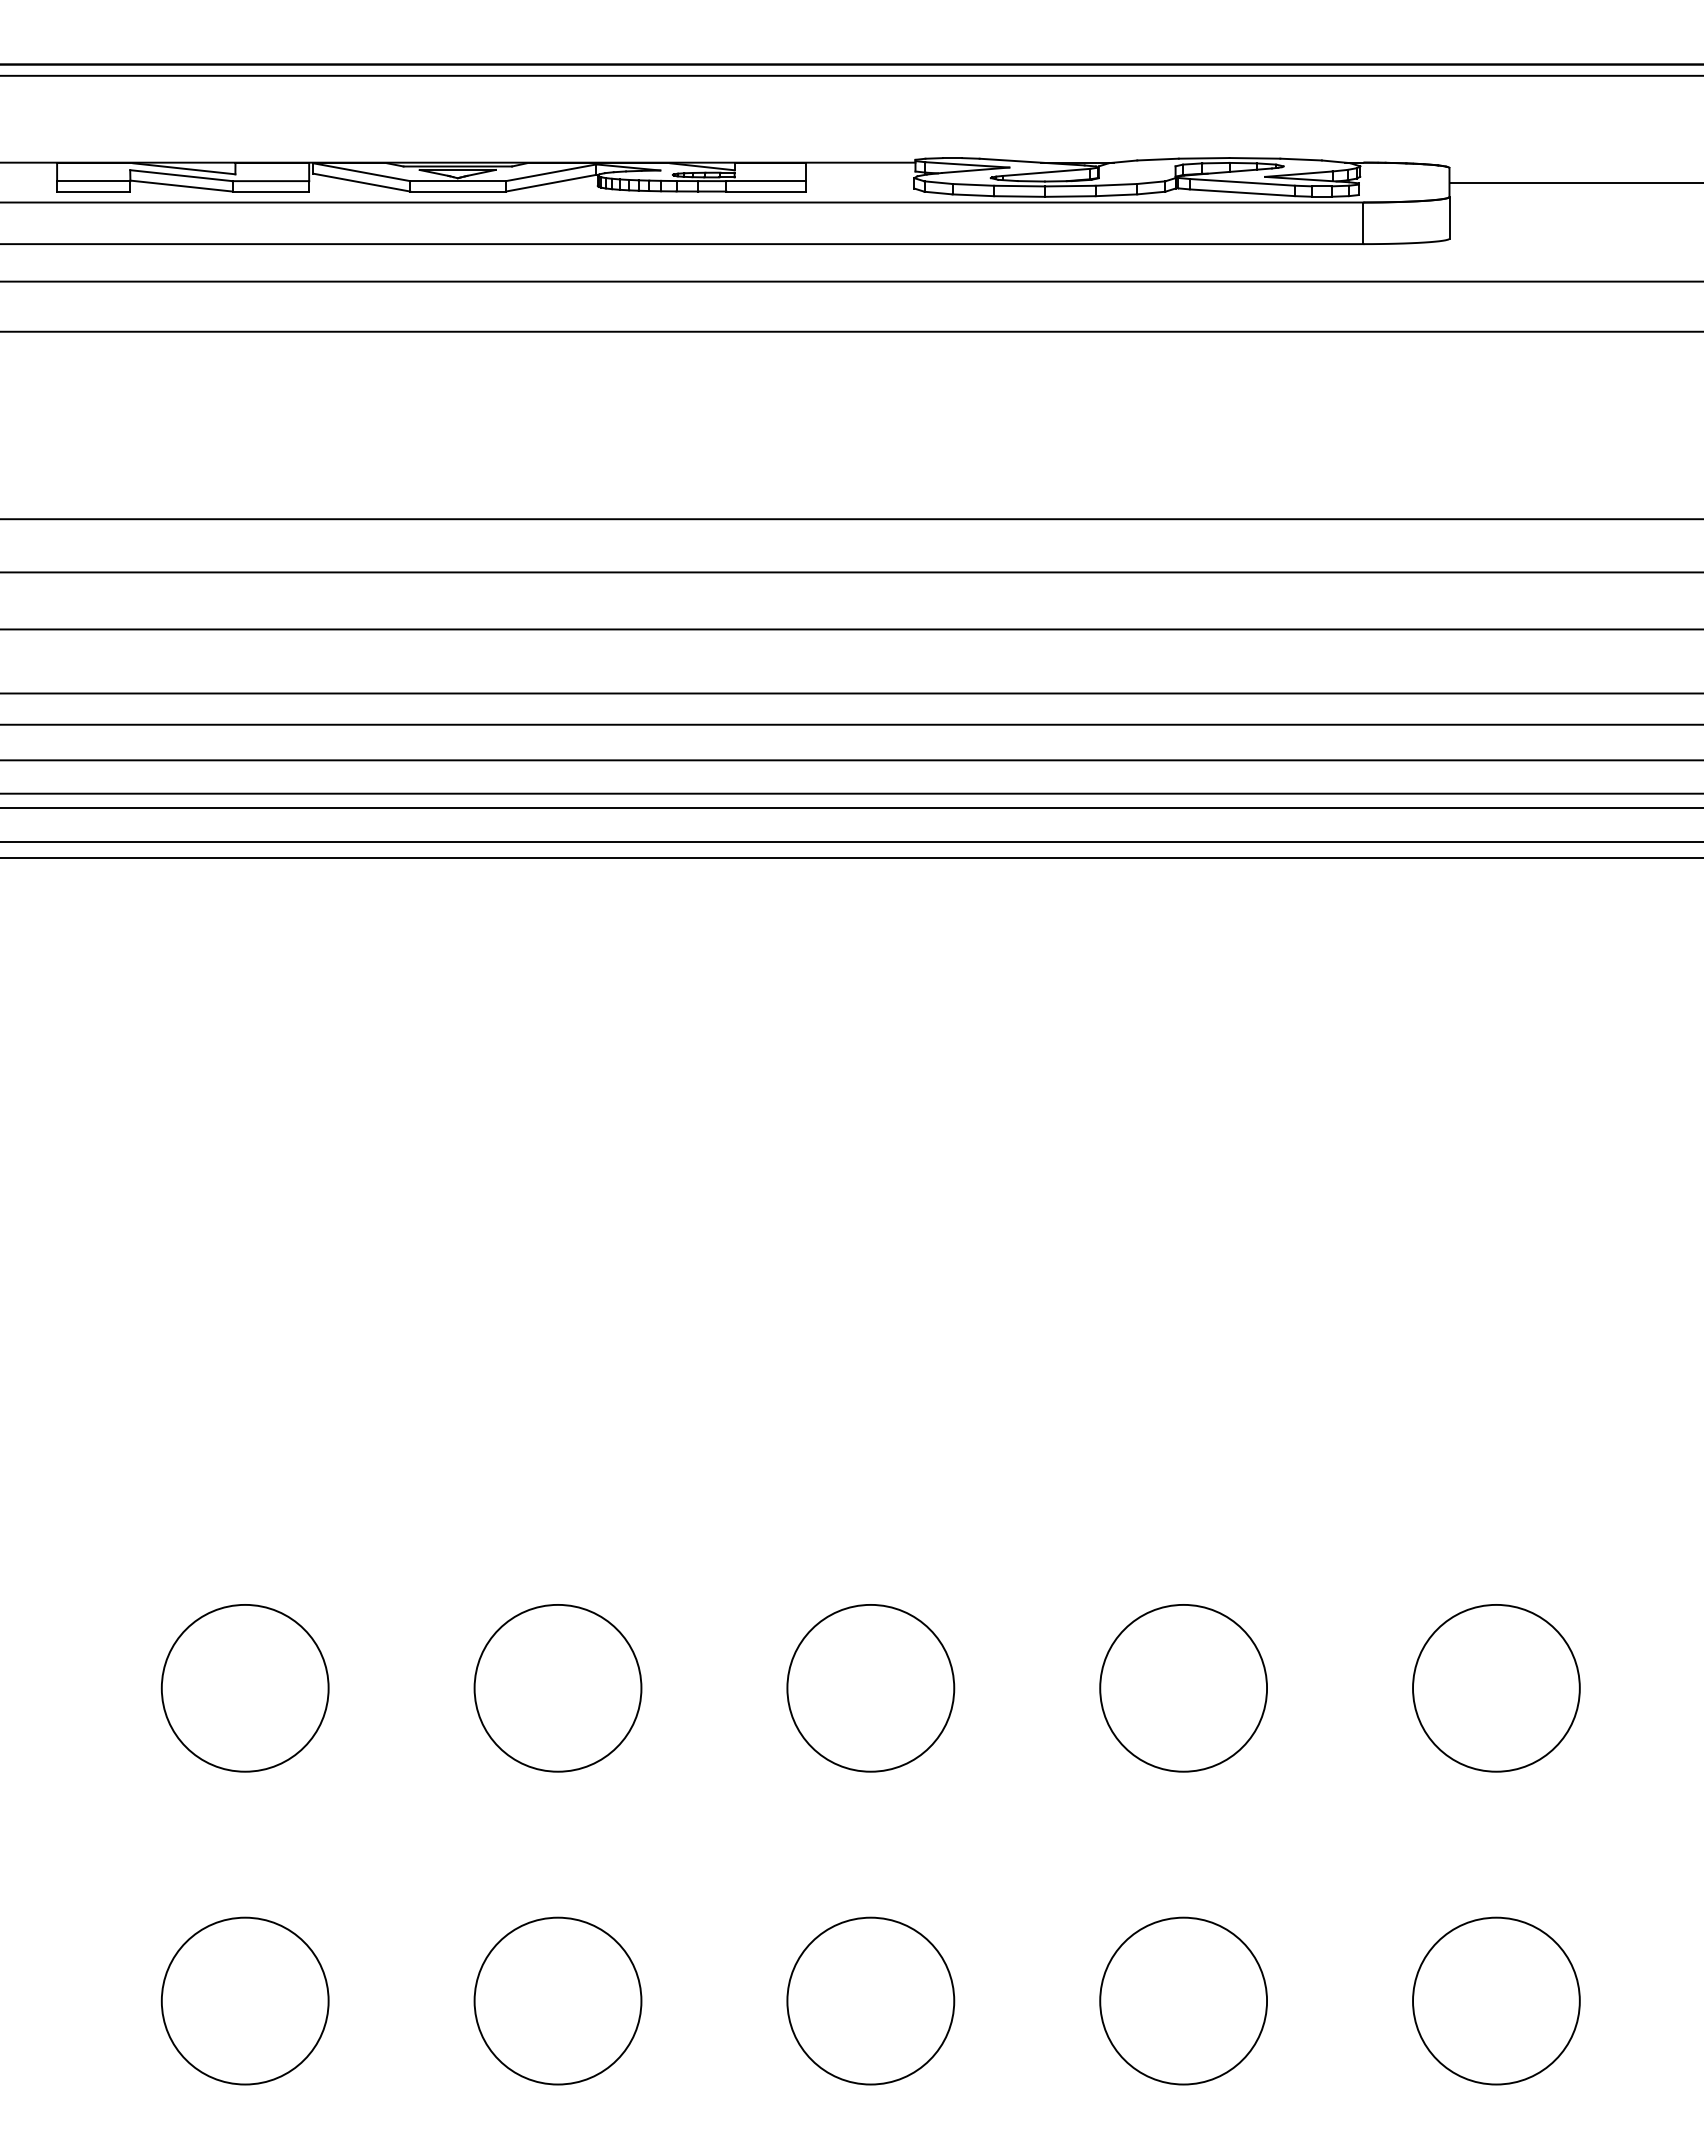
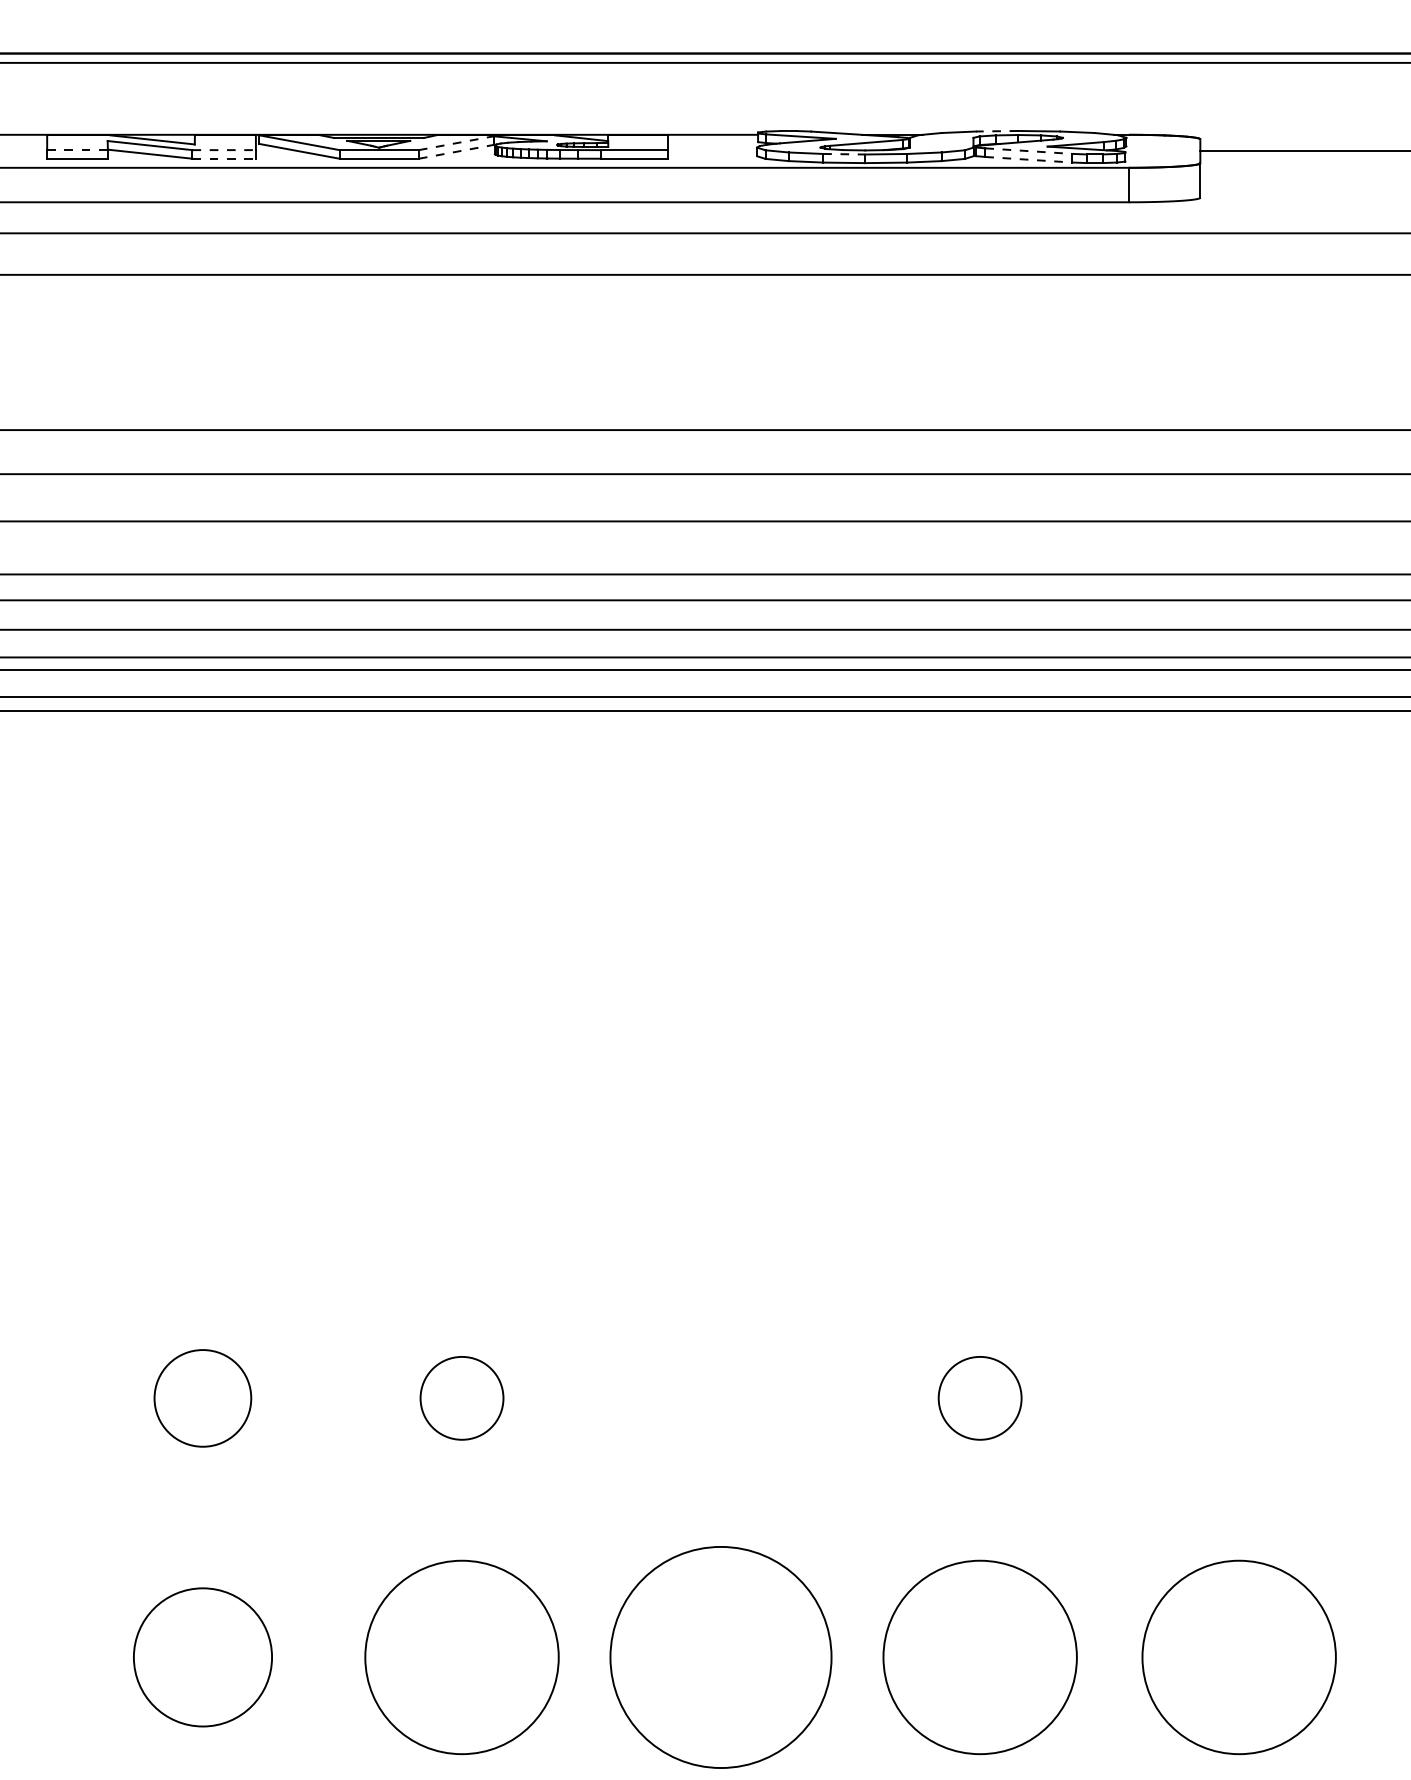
line: (1203, 158) -> (996, 131), solid -> dashed
line: (551, 172) -> (456, 142), solid -> dashed
line: (93, 181) -> (77, 150), solid -> dashed
line: (271, 181) -> (224, 150), solid -> dashed
line: (1242, 182) -> (1028, 151), solid -> dashed
line: (551, 183) -> (456, 152), solid -> dashed
line: (1020, 186) -> (845, 154), solid -> dashed
line: (271, 191) -> (224, 158), solid -> dashed
line: (1242, 192) -> (1028, 159), solid -> dashed
circle: (557, 1687) -> (461, 1397), size x0.6
circle: (1183, 1687) -> (980, 1397), size x0.6
circle: (244, 1688) -> (202, 1398), size x0.7
circle: (870, 1688) -> (720, 1398), removed
circle: (1496, 1688) -> (1239, 1398), removed
circle: (557, 2000) -> (461, 1656), size x1.4
circle: (870, 2000) -> (720, 1656), size x1.6
circle: (1183, 2000) -> (980, 1656), size x1.4
circle: (1496, 2000) -> (1239, 1656), size x1.4

